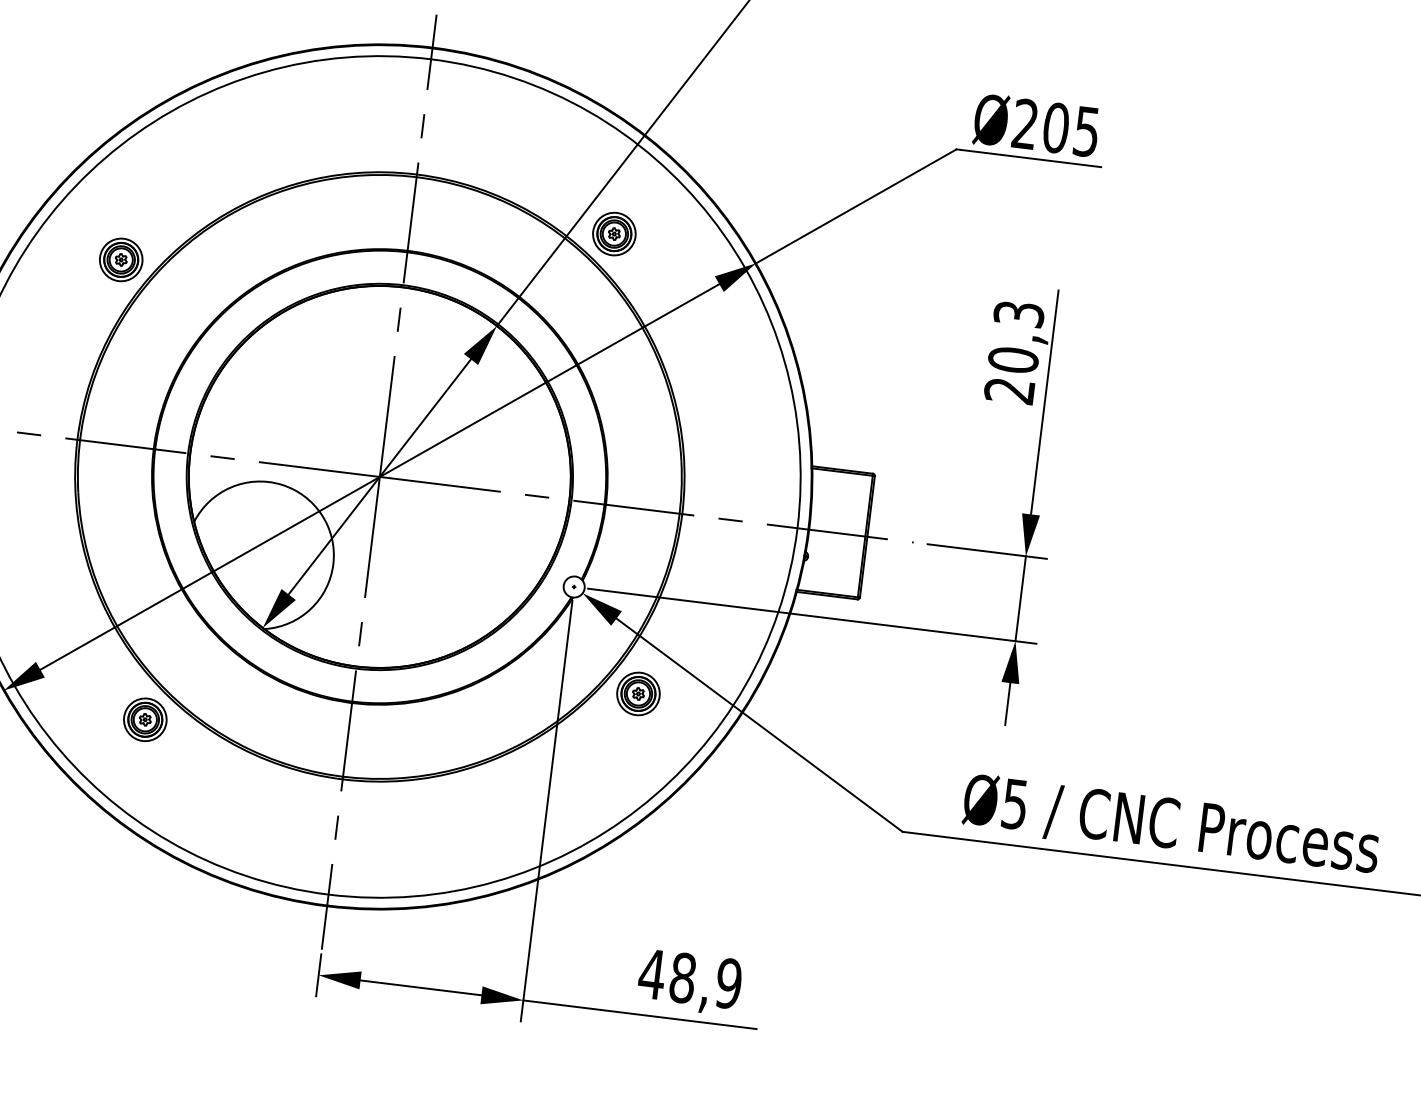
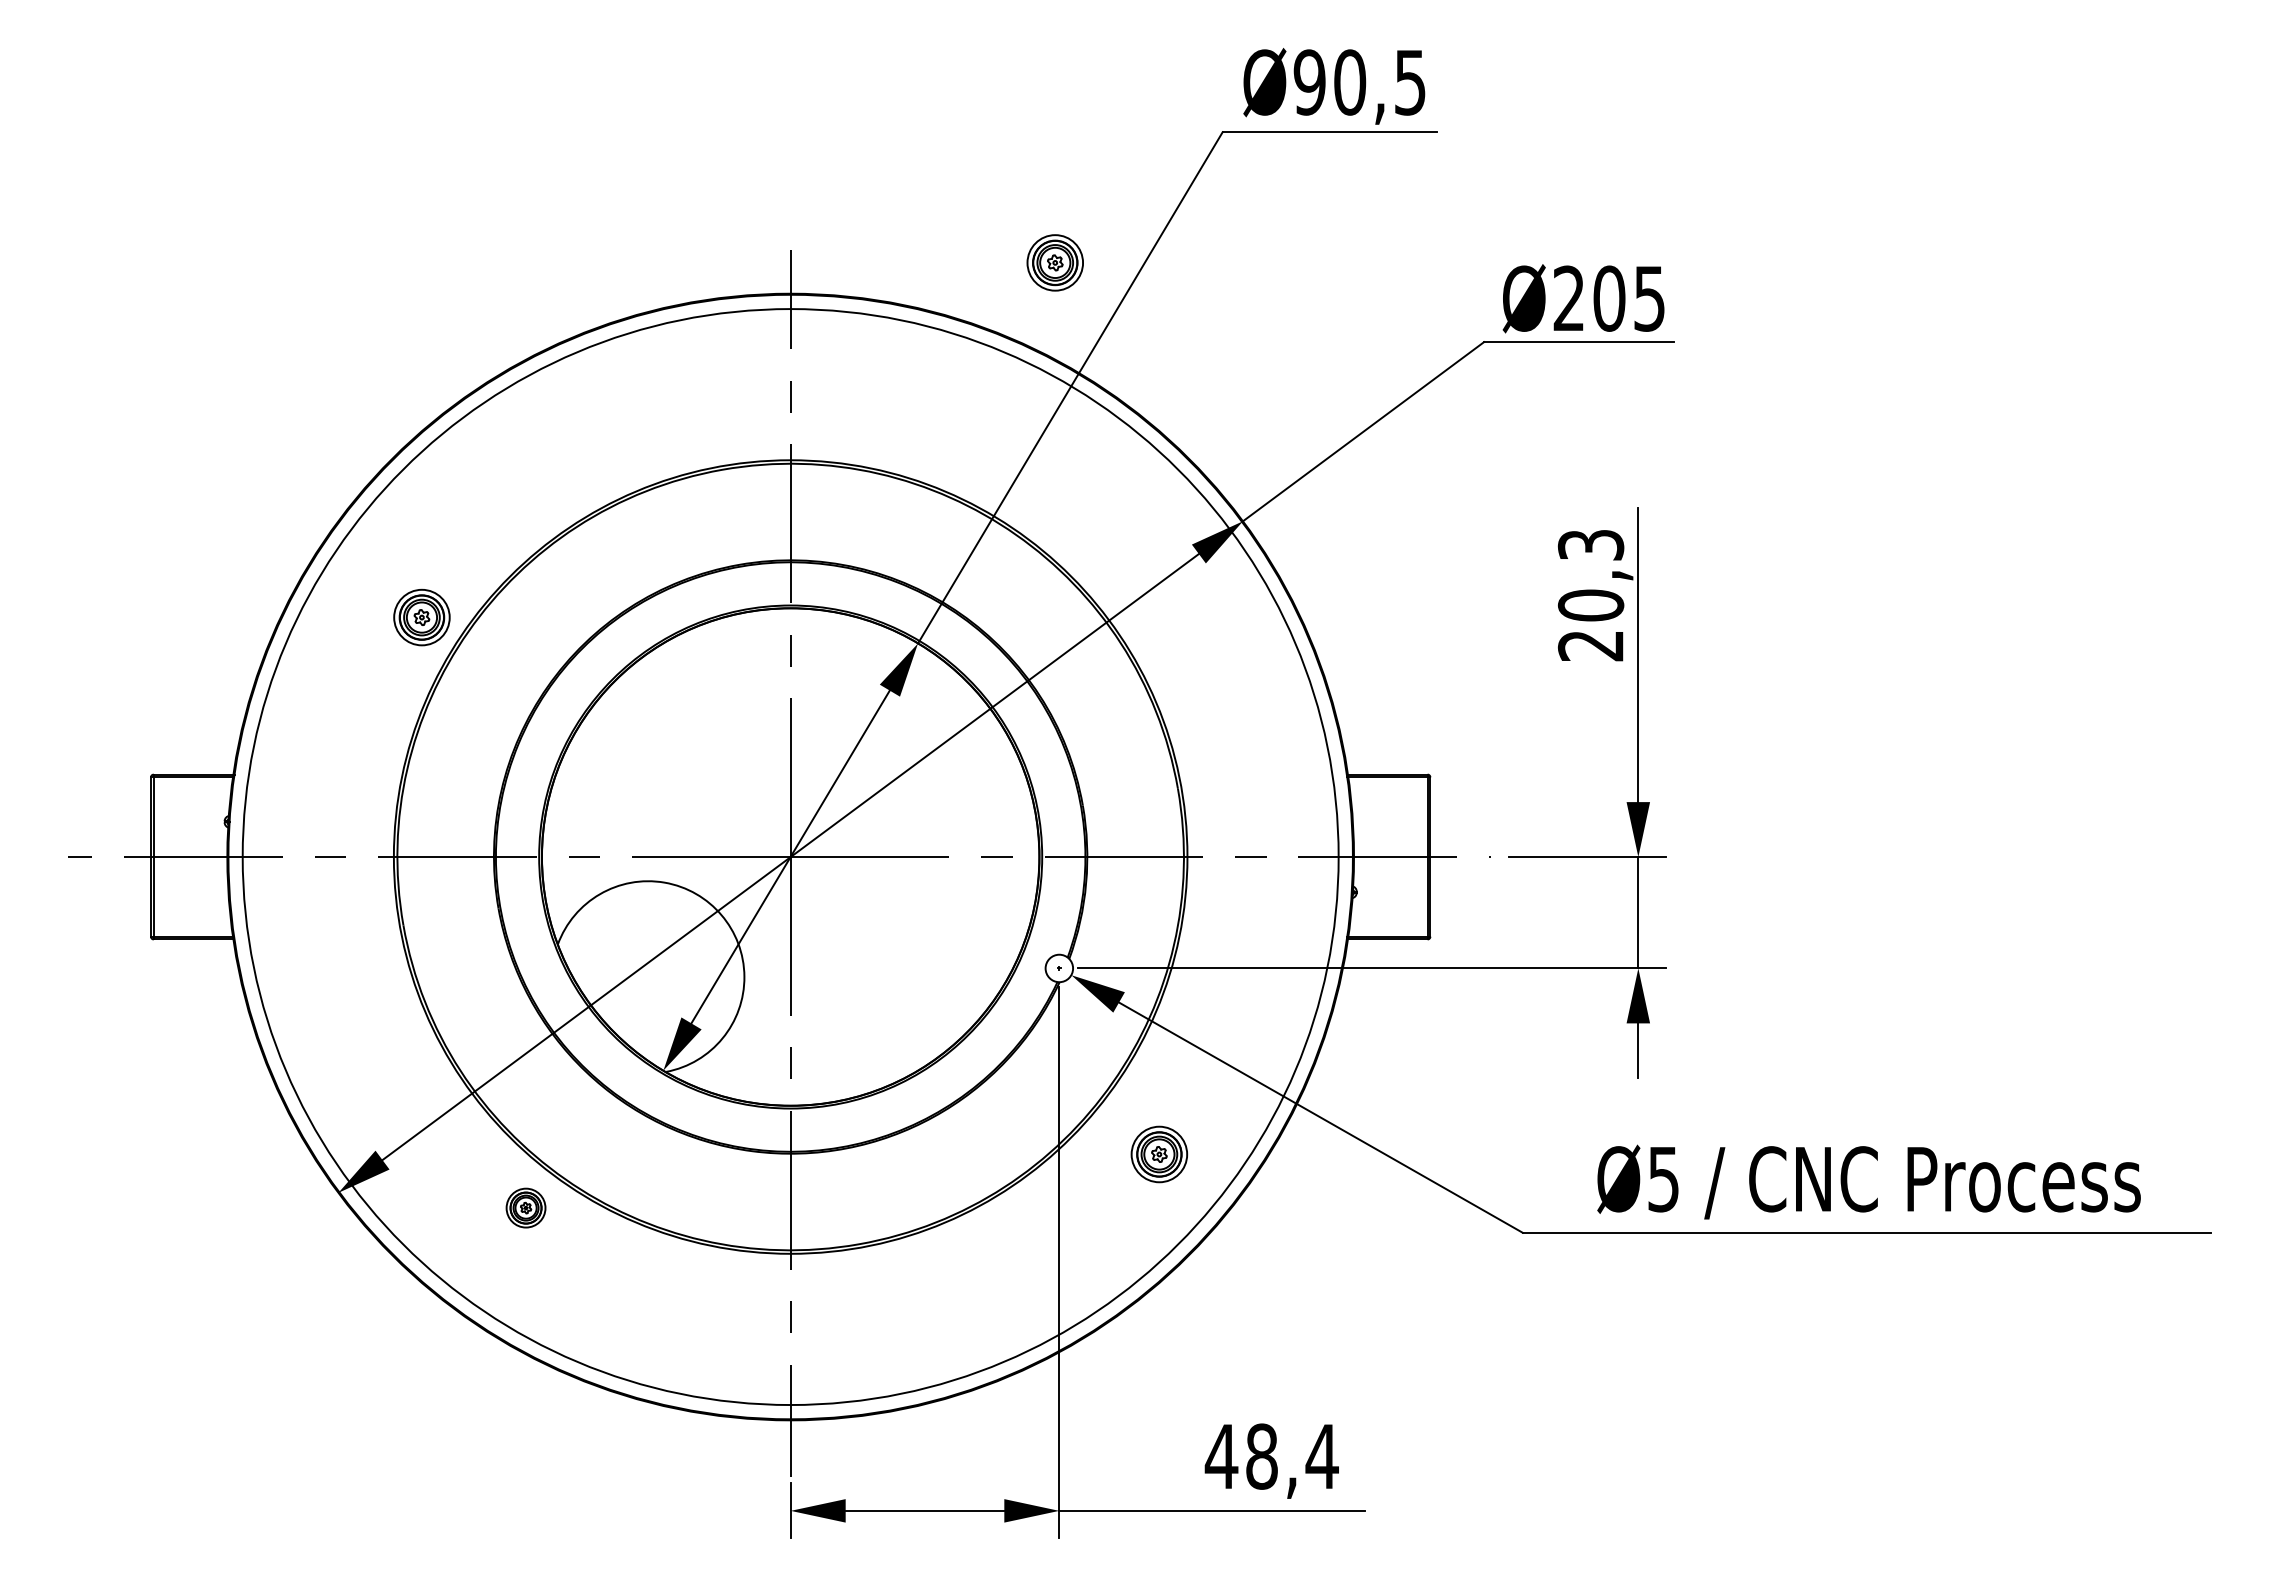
part: (613, 233) -> (1054, 262), moved
part: (638, 693) -> (1159, 1154), moved
part: (144, 719) -> (525, 1207), size x0.7
text: (728, 983) -> (1321, 1456), 48,9 -> 48,4

